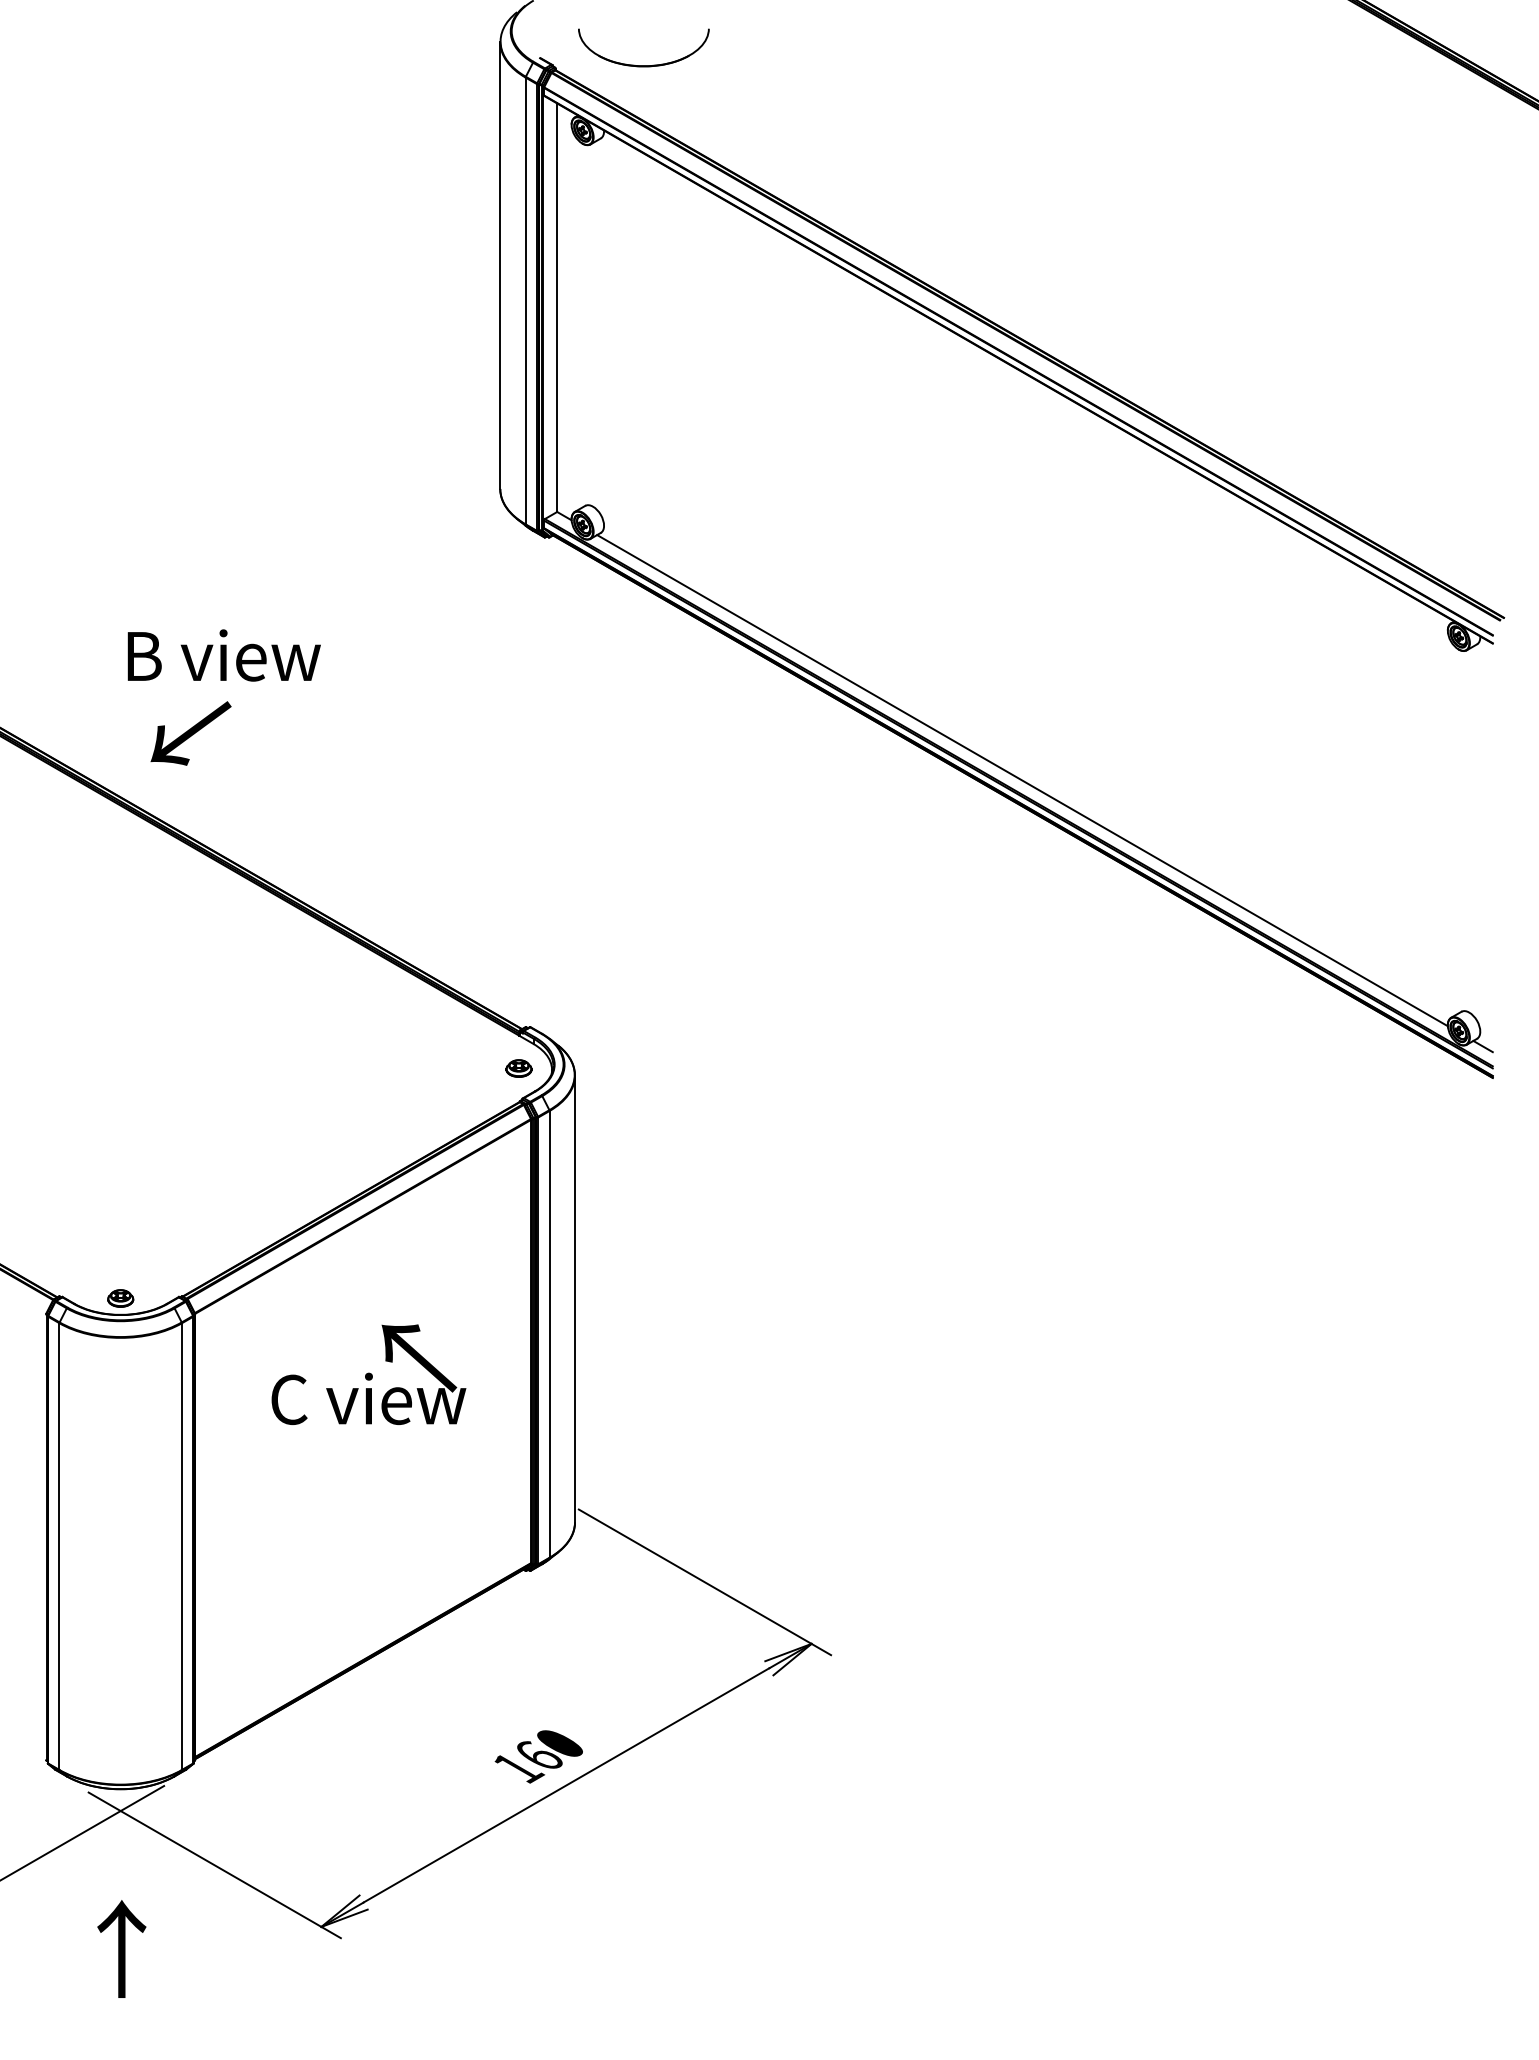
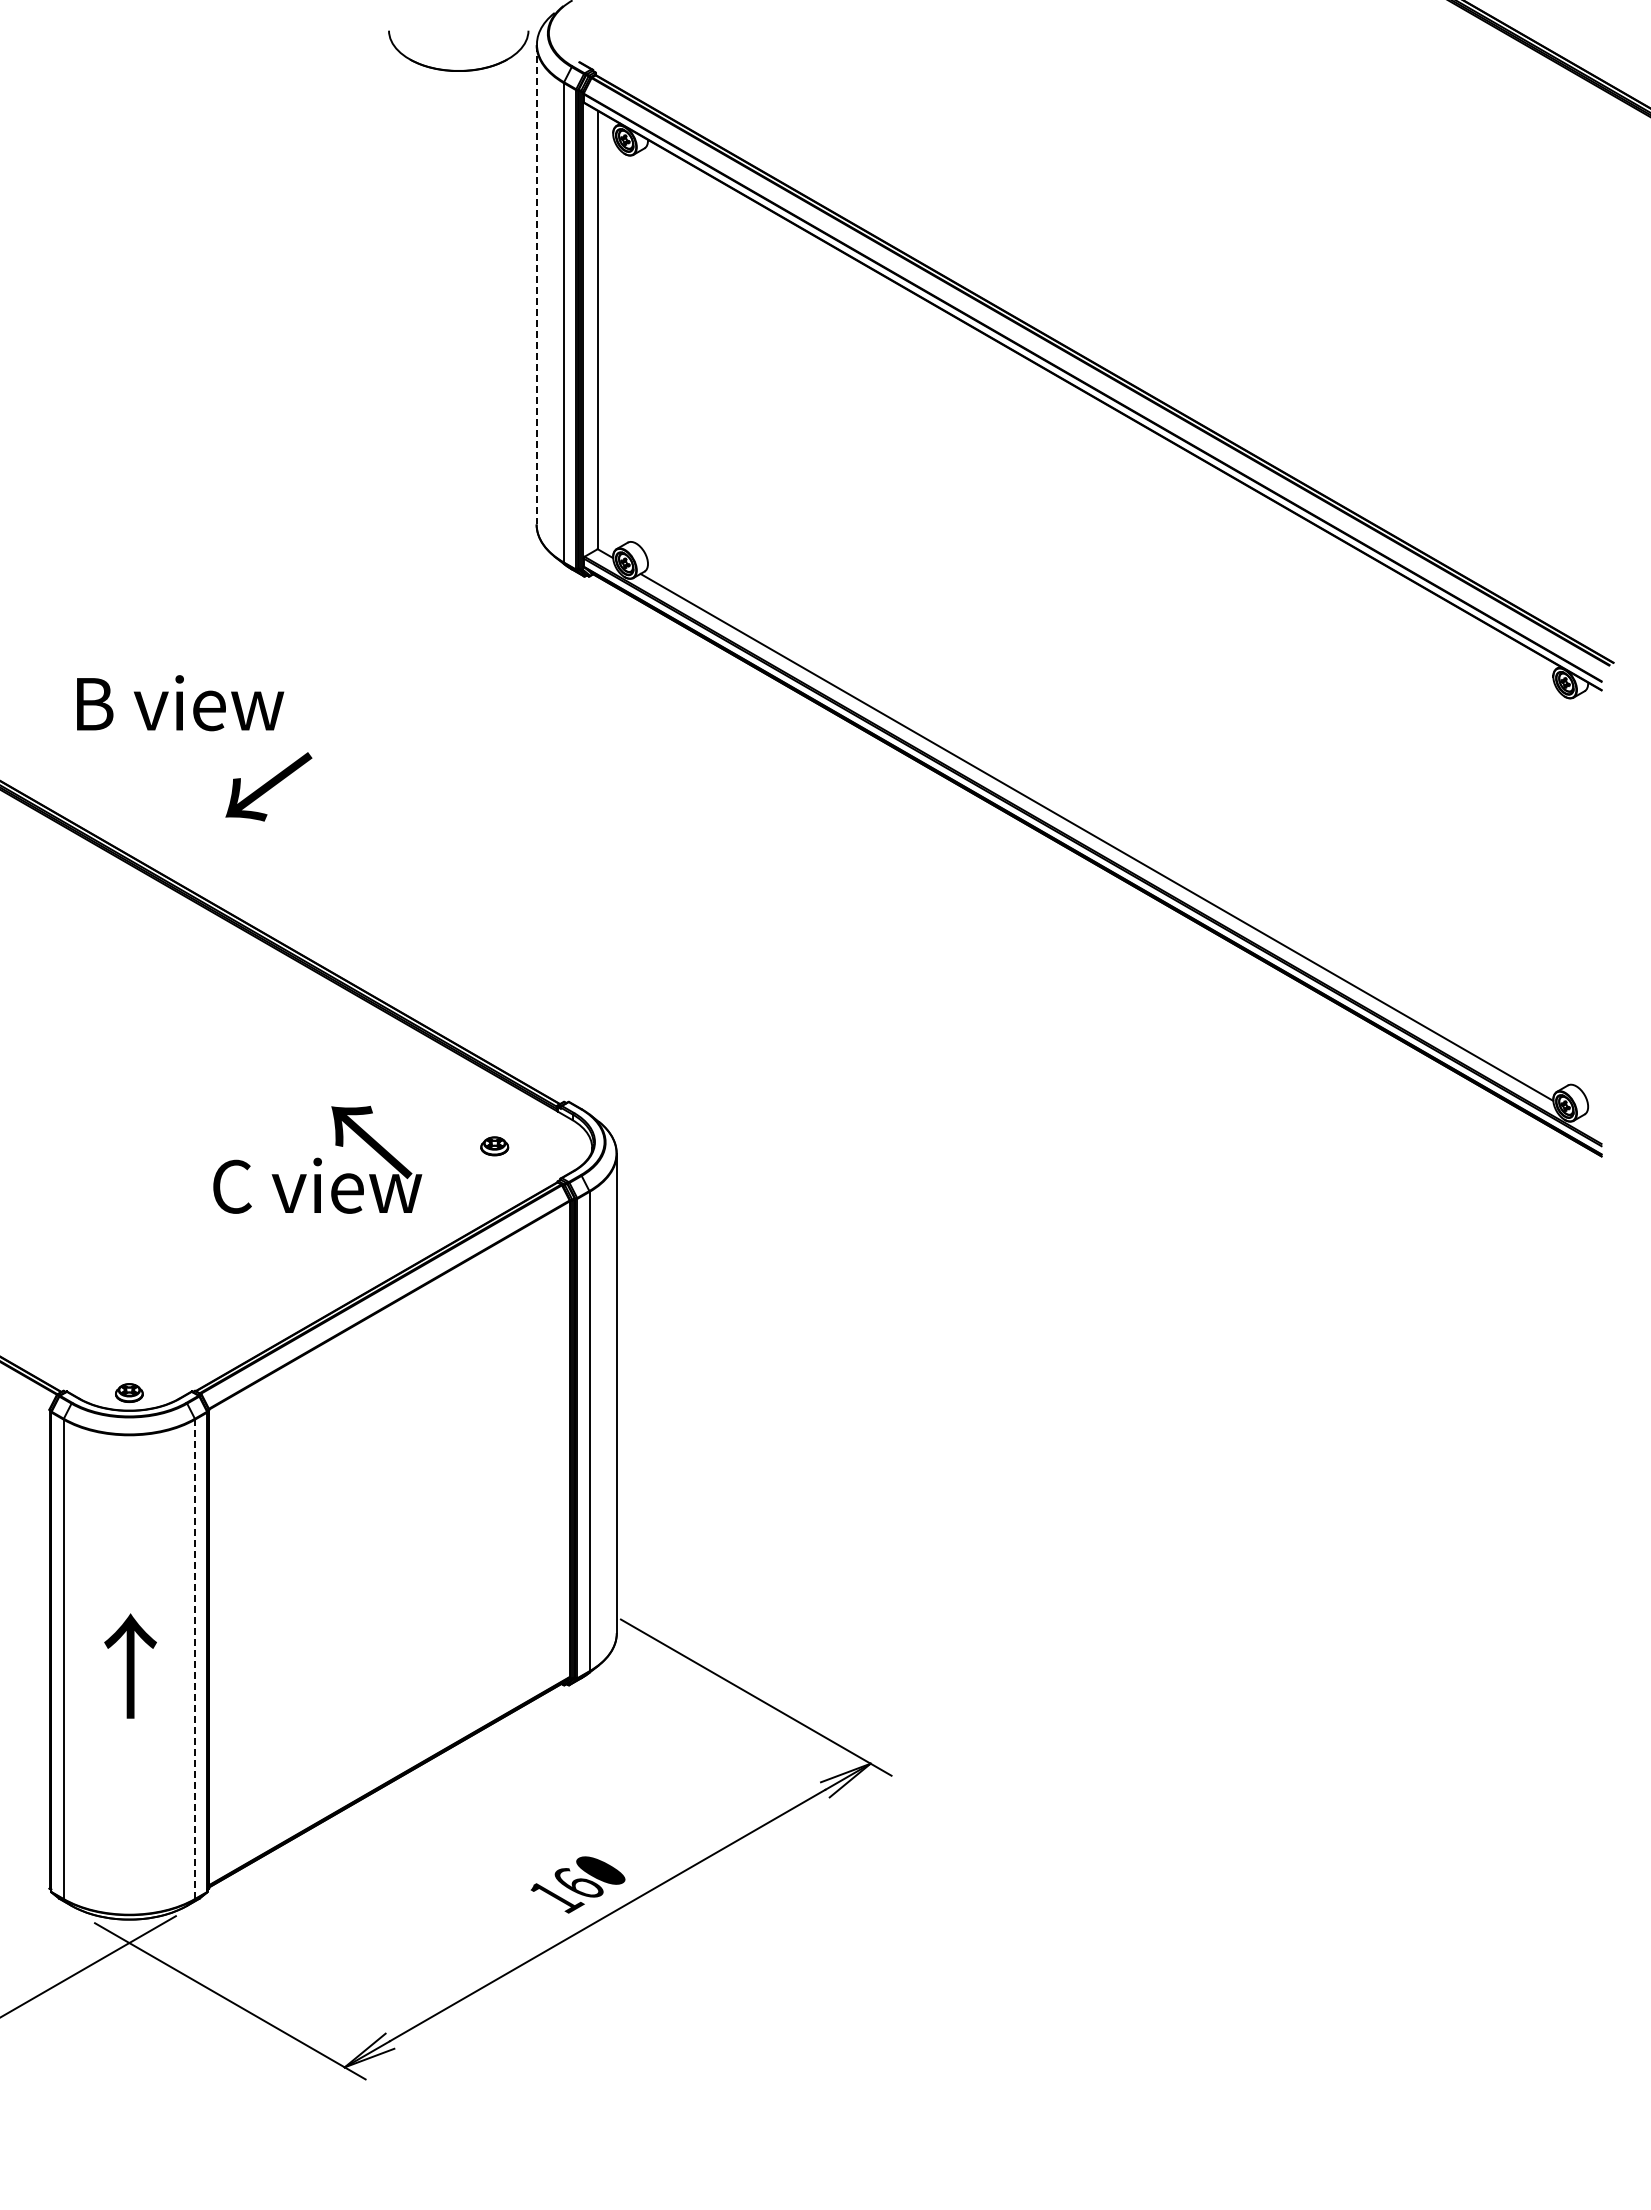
part: (639, 64) -> (453, 69), moved
line: (500, 265) -> (536, 284), solid -> dashed
text: (224, 655) -> (180, 703), moved
text: (190, 733) -> (268, 786), moved
line: (1482, 1046) -> (1590, 1122), removed
part: (518, 1068) -> (494, 1146), moved
text: (368, 1374) -> (317, 1159), moved
line: (182, 1546) -> (195, 1659), solid -> dashed
text: (121, 1948) -> (130, 1665), moved

